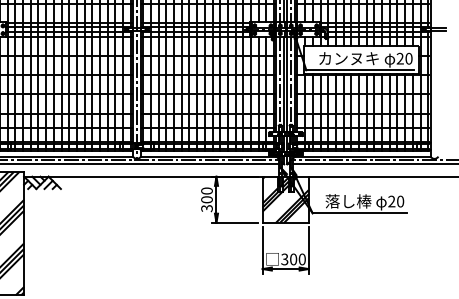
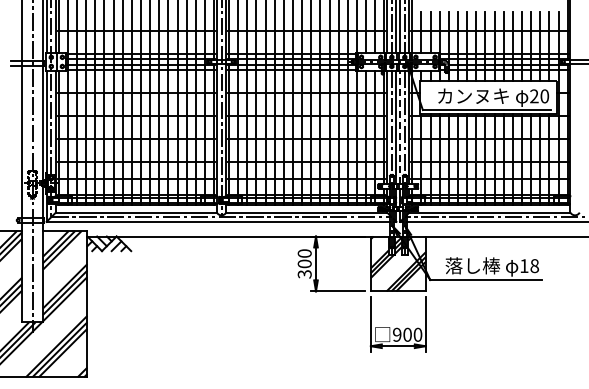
line: (287, 84) -> (400, 126), solid -> dashed
text: (396, 201) -> (529, 265), 20 -> 18
text: (285, 259) -> (397, 334), 300 -> 900

